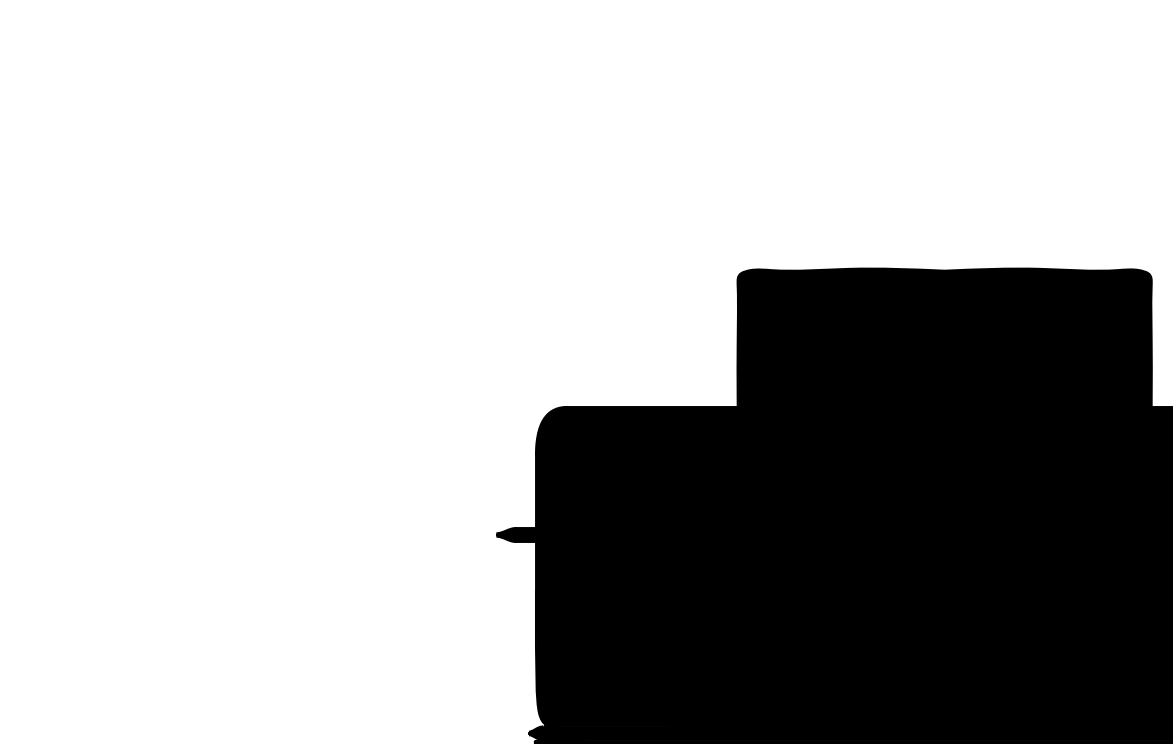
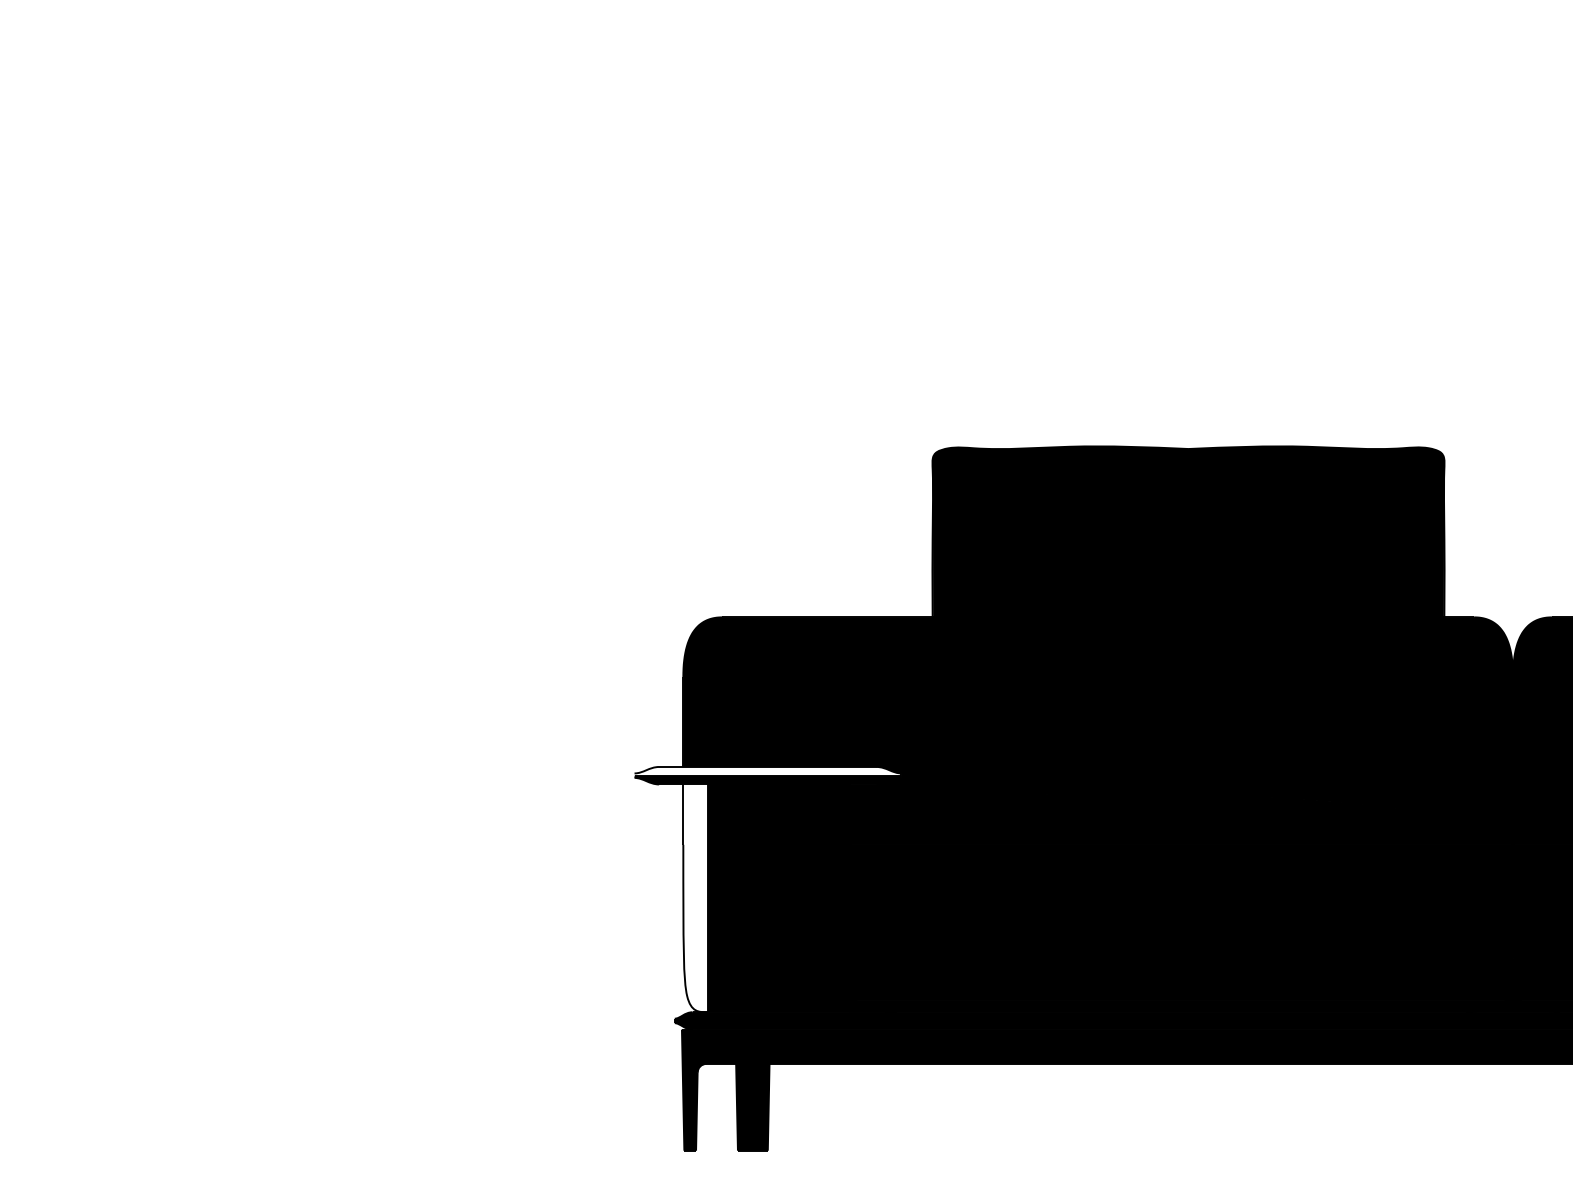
fill: (604, 530) -> (767, 770), removed
fill: (545, 634) -> (695, 898), removed

